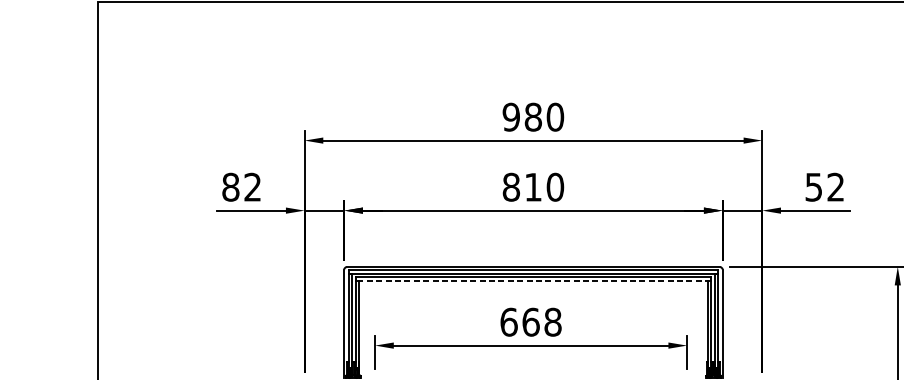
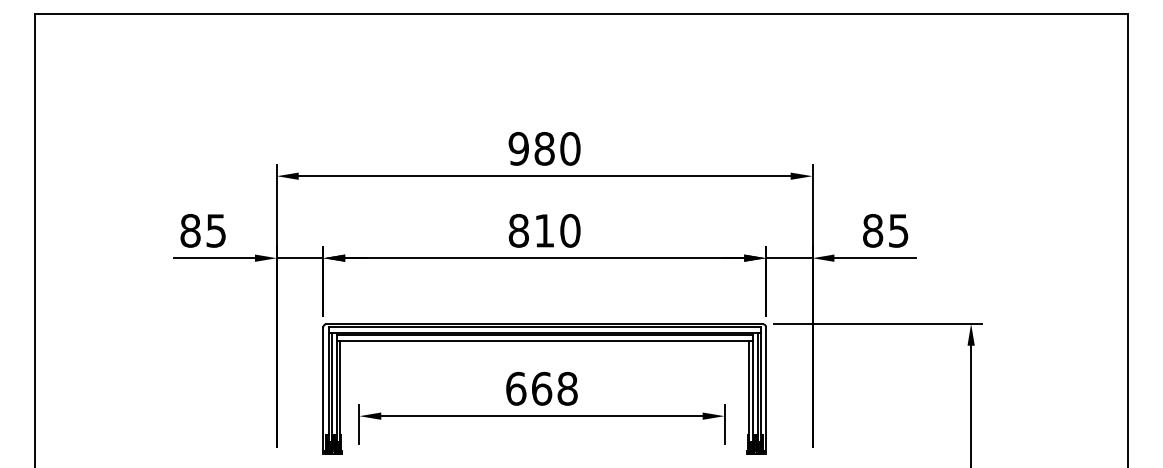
text: (252, 186) -> (215, 230), 82 -> 85
text: (824, 186) -> (885, 230), 52 -> 85
line: (533, 280) -> (544, 340), dashed -> solid

